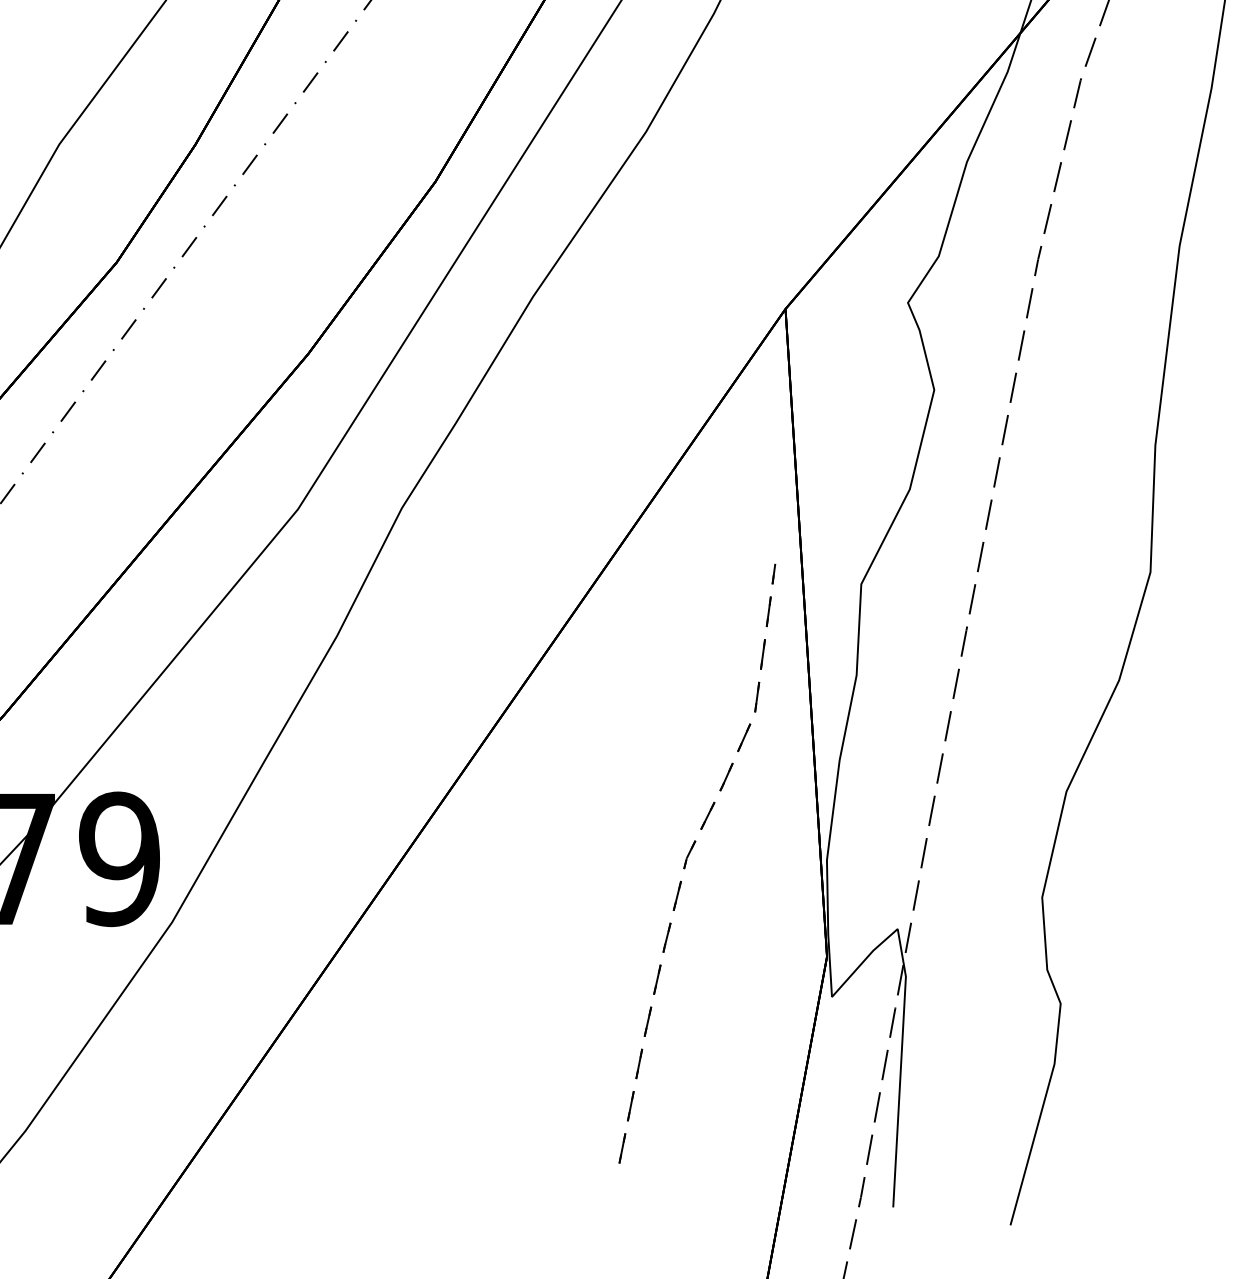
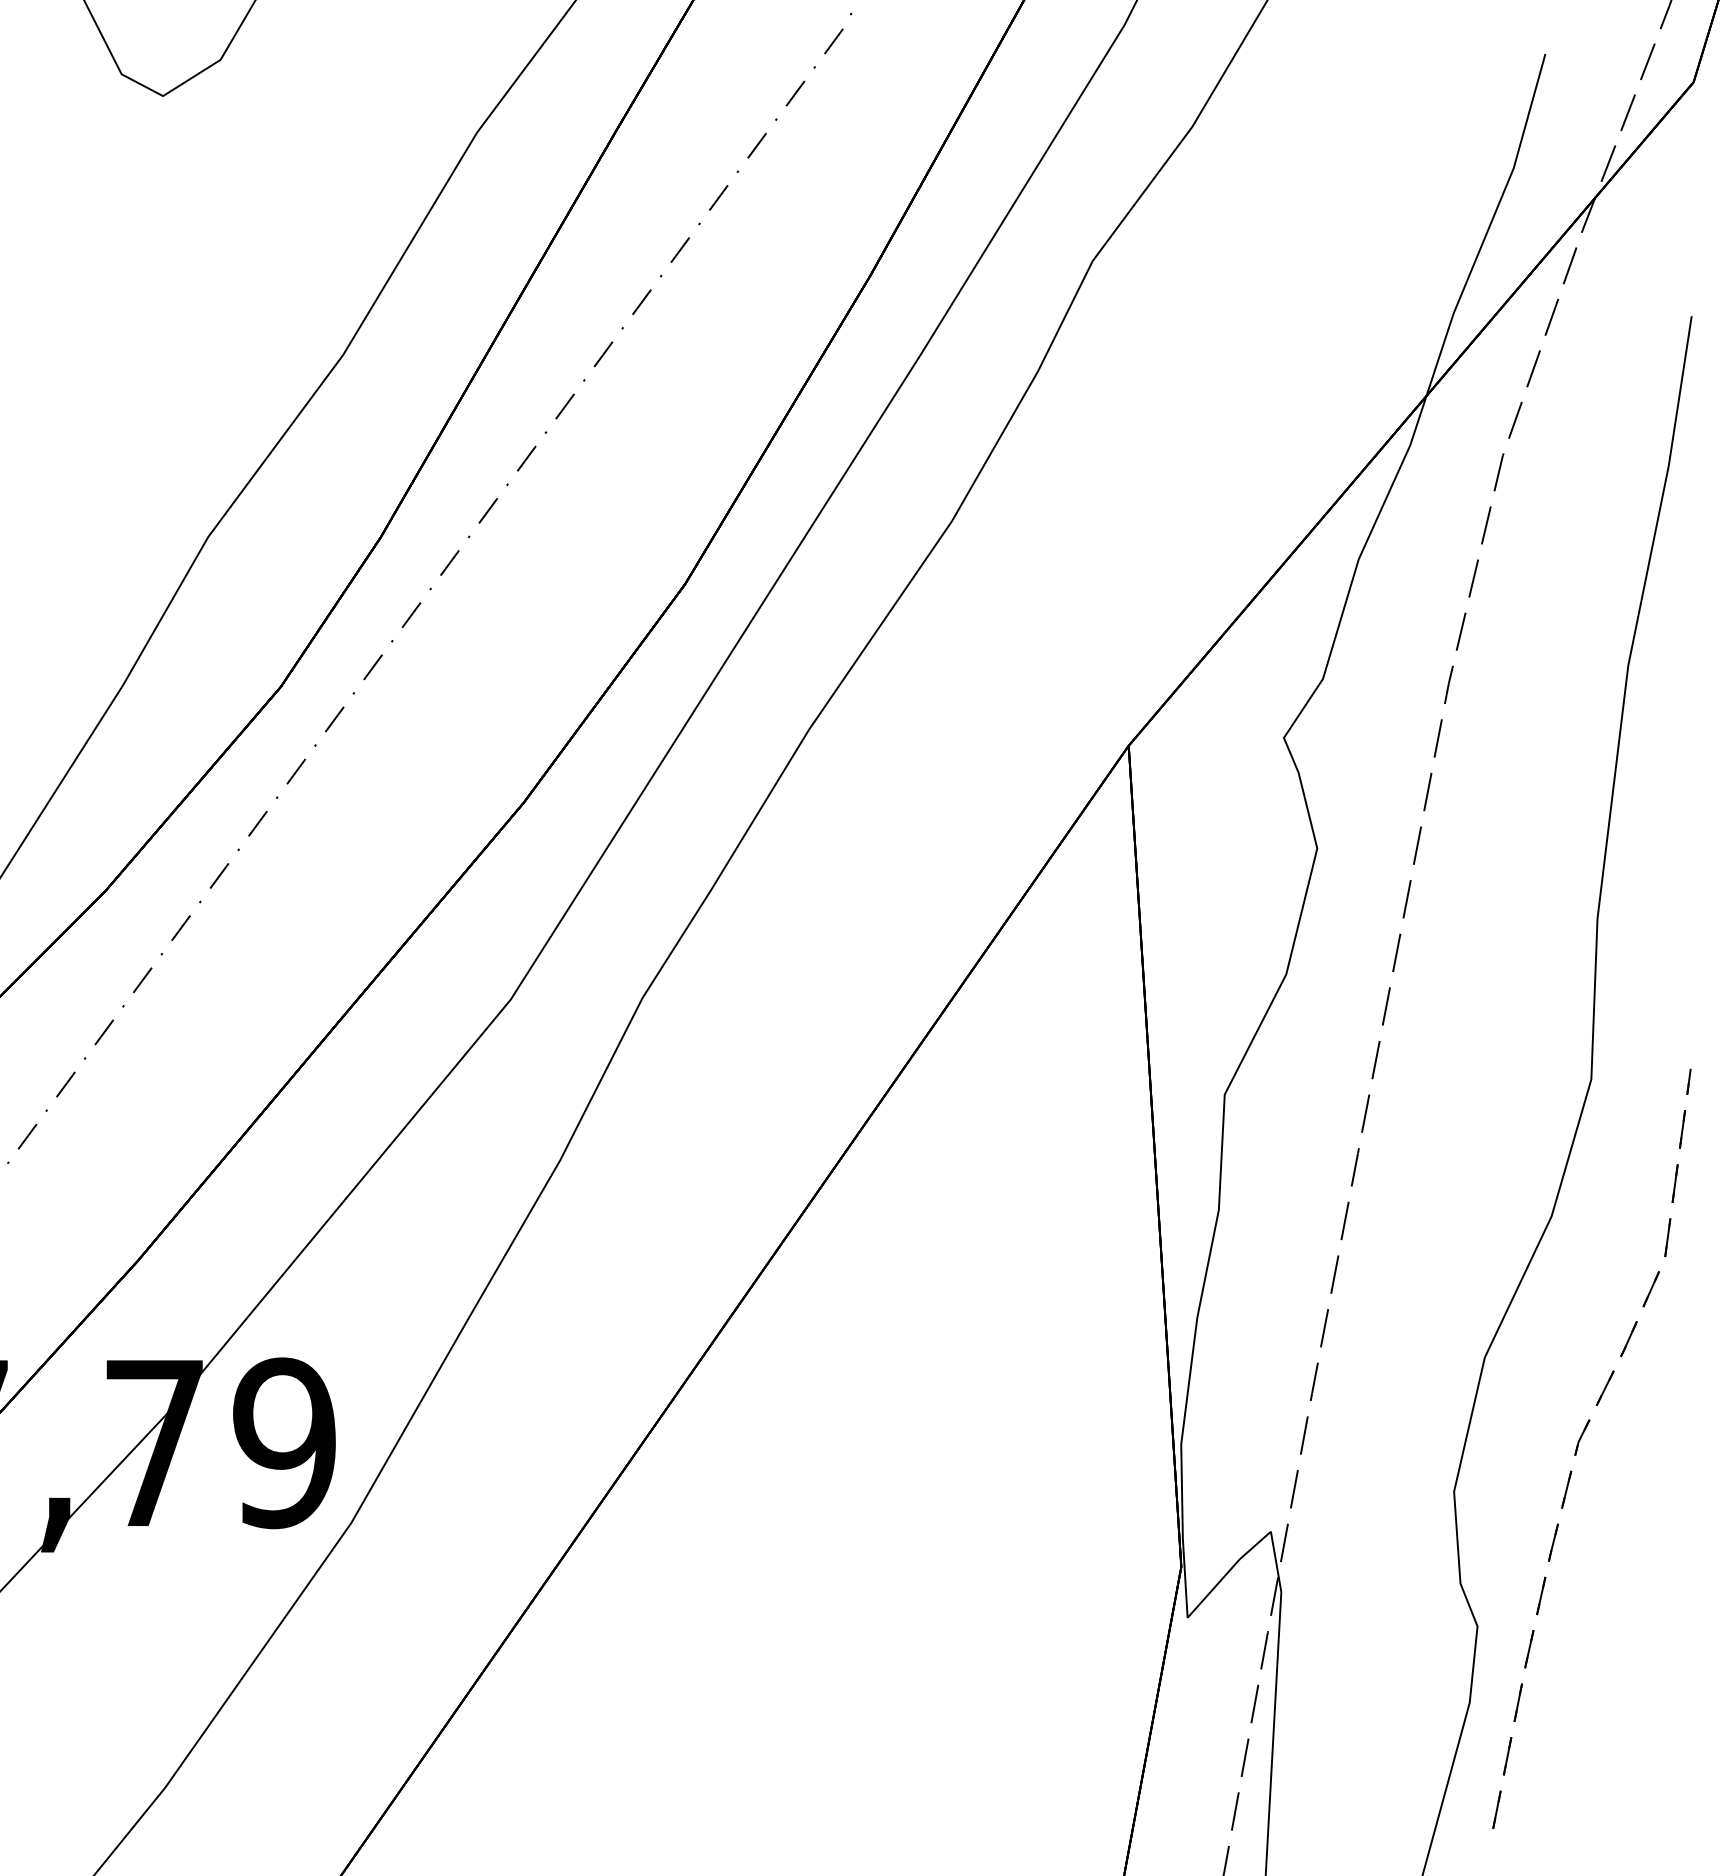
part: (687, 859) -> (1579, 1443), moved

